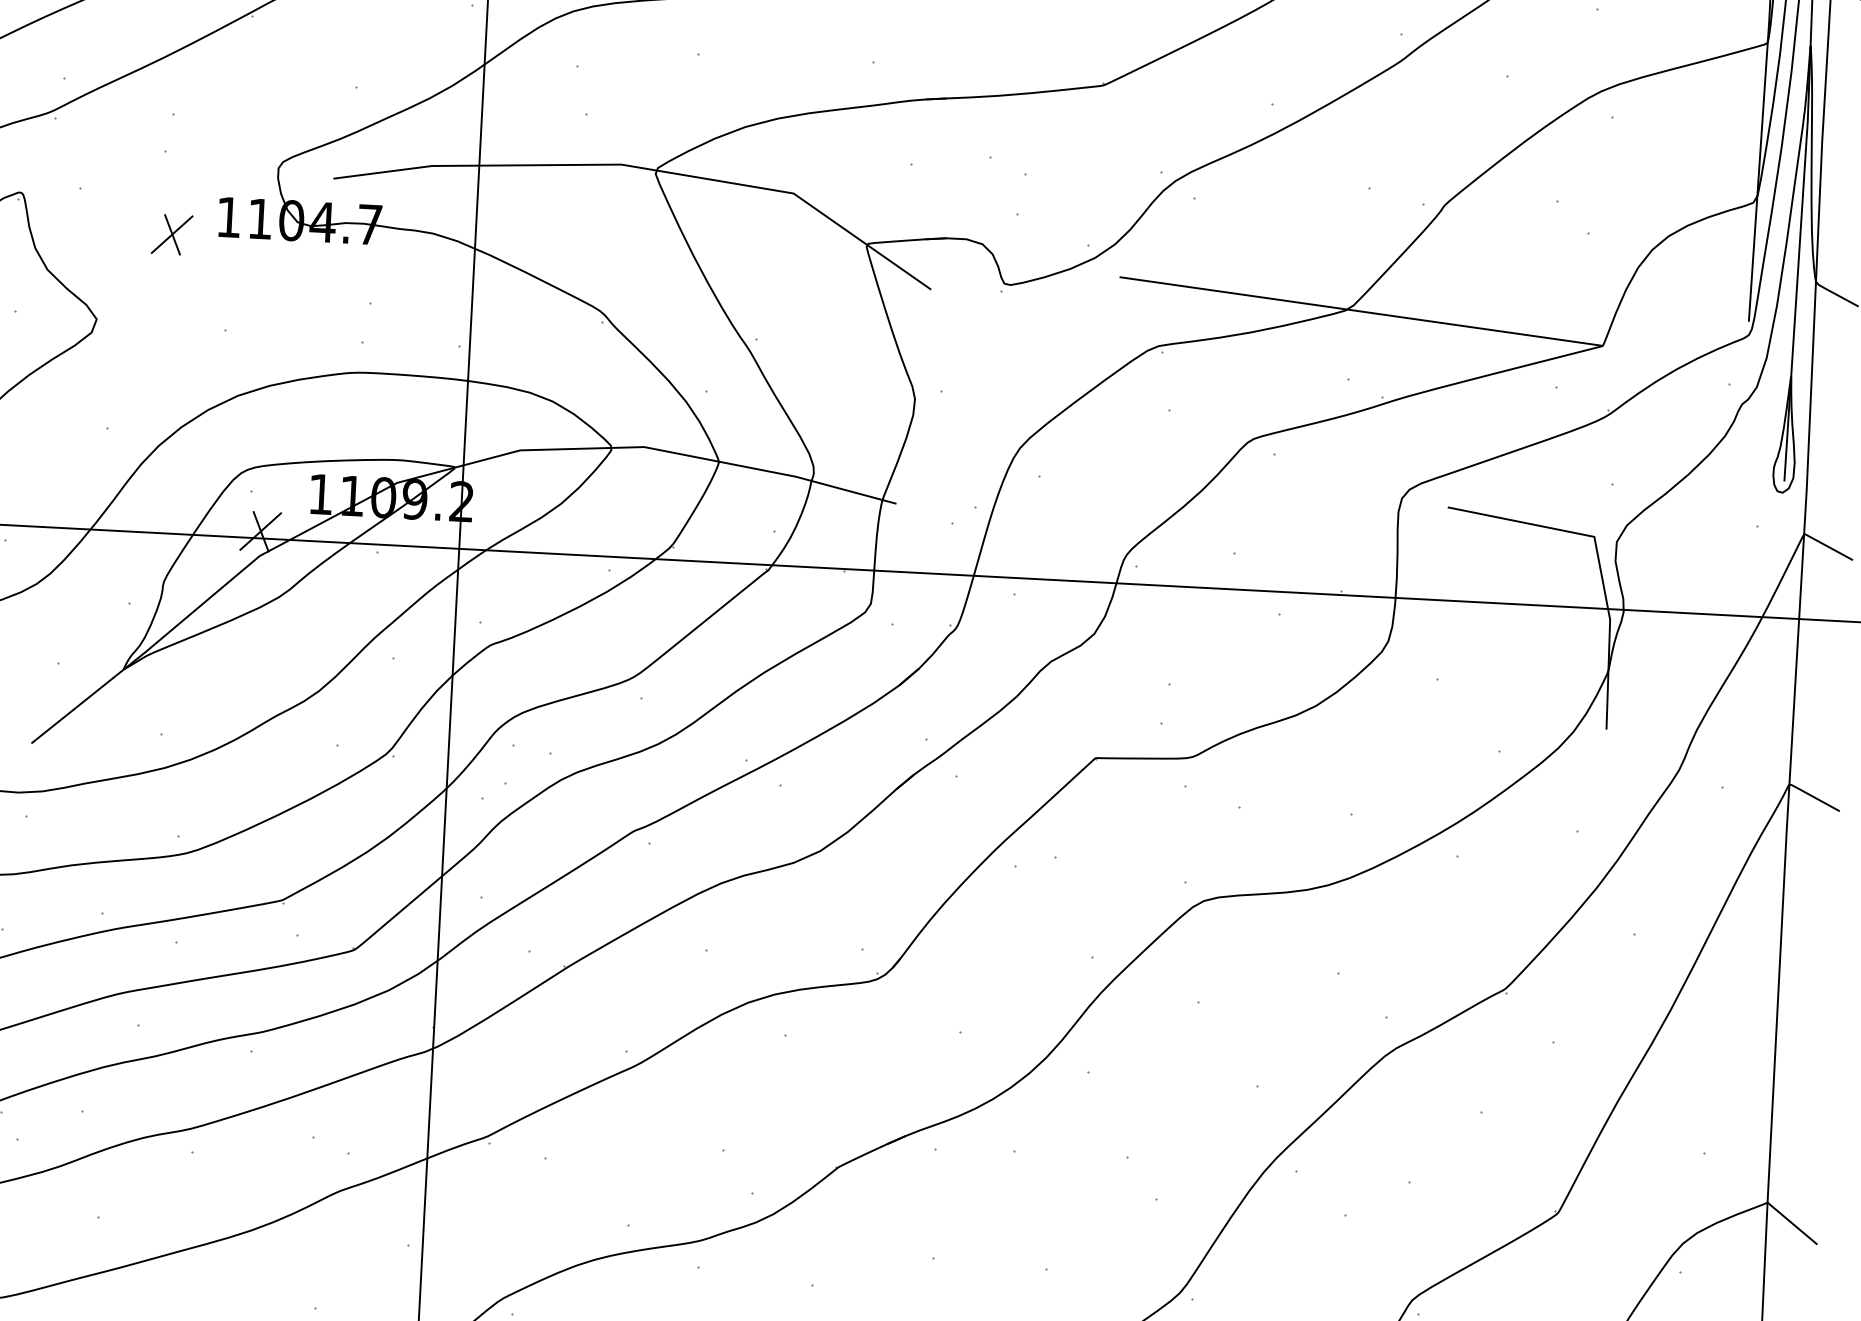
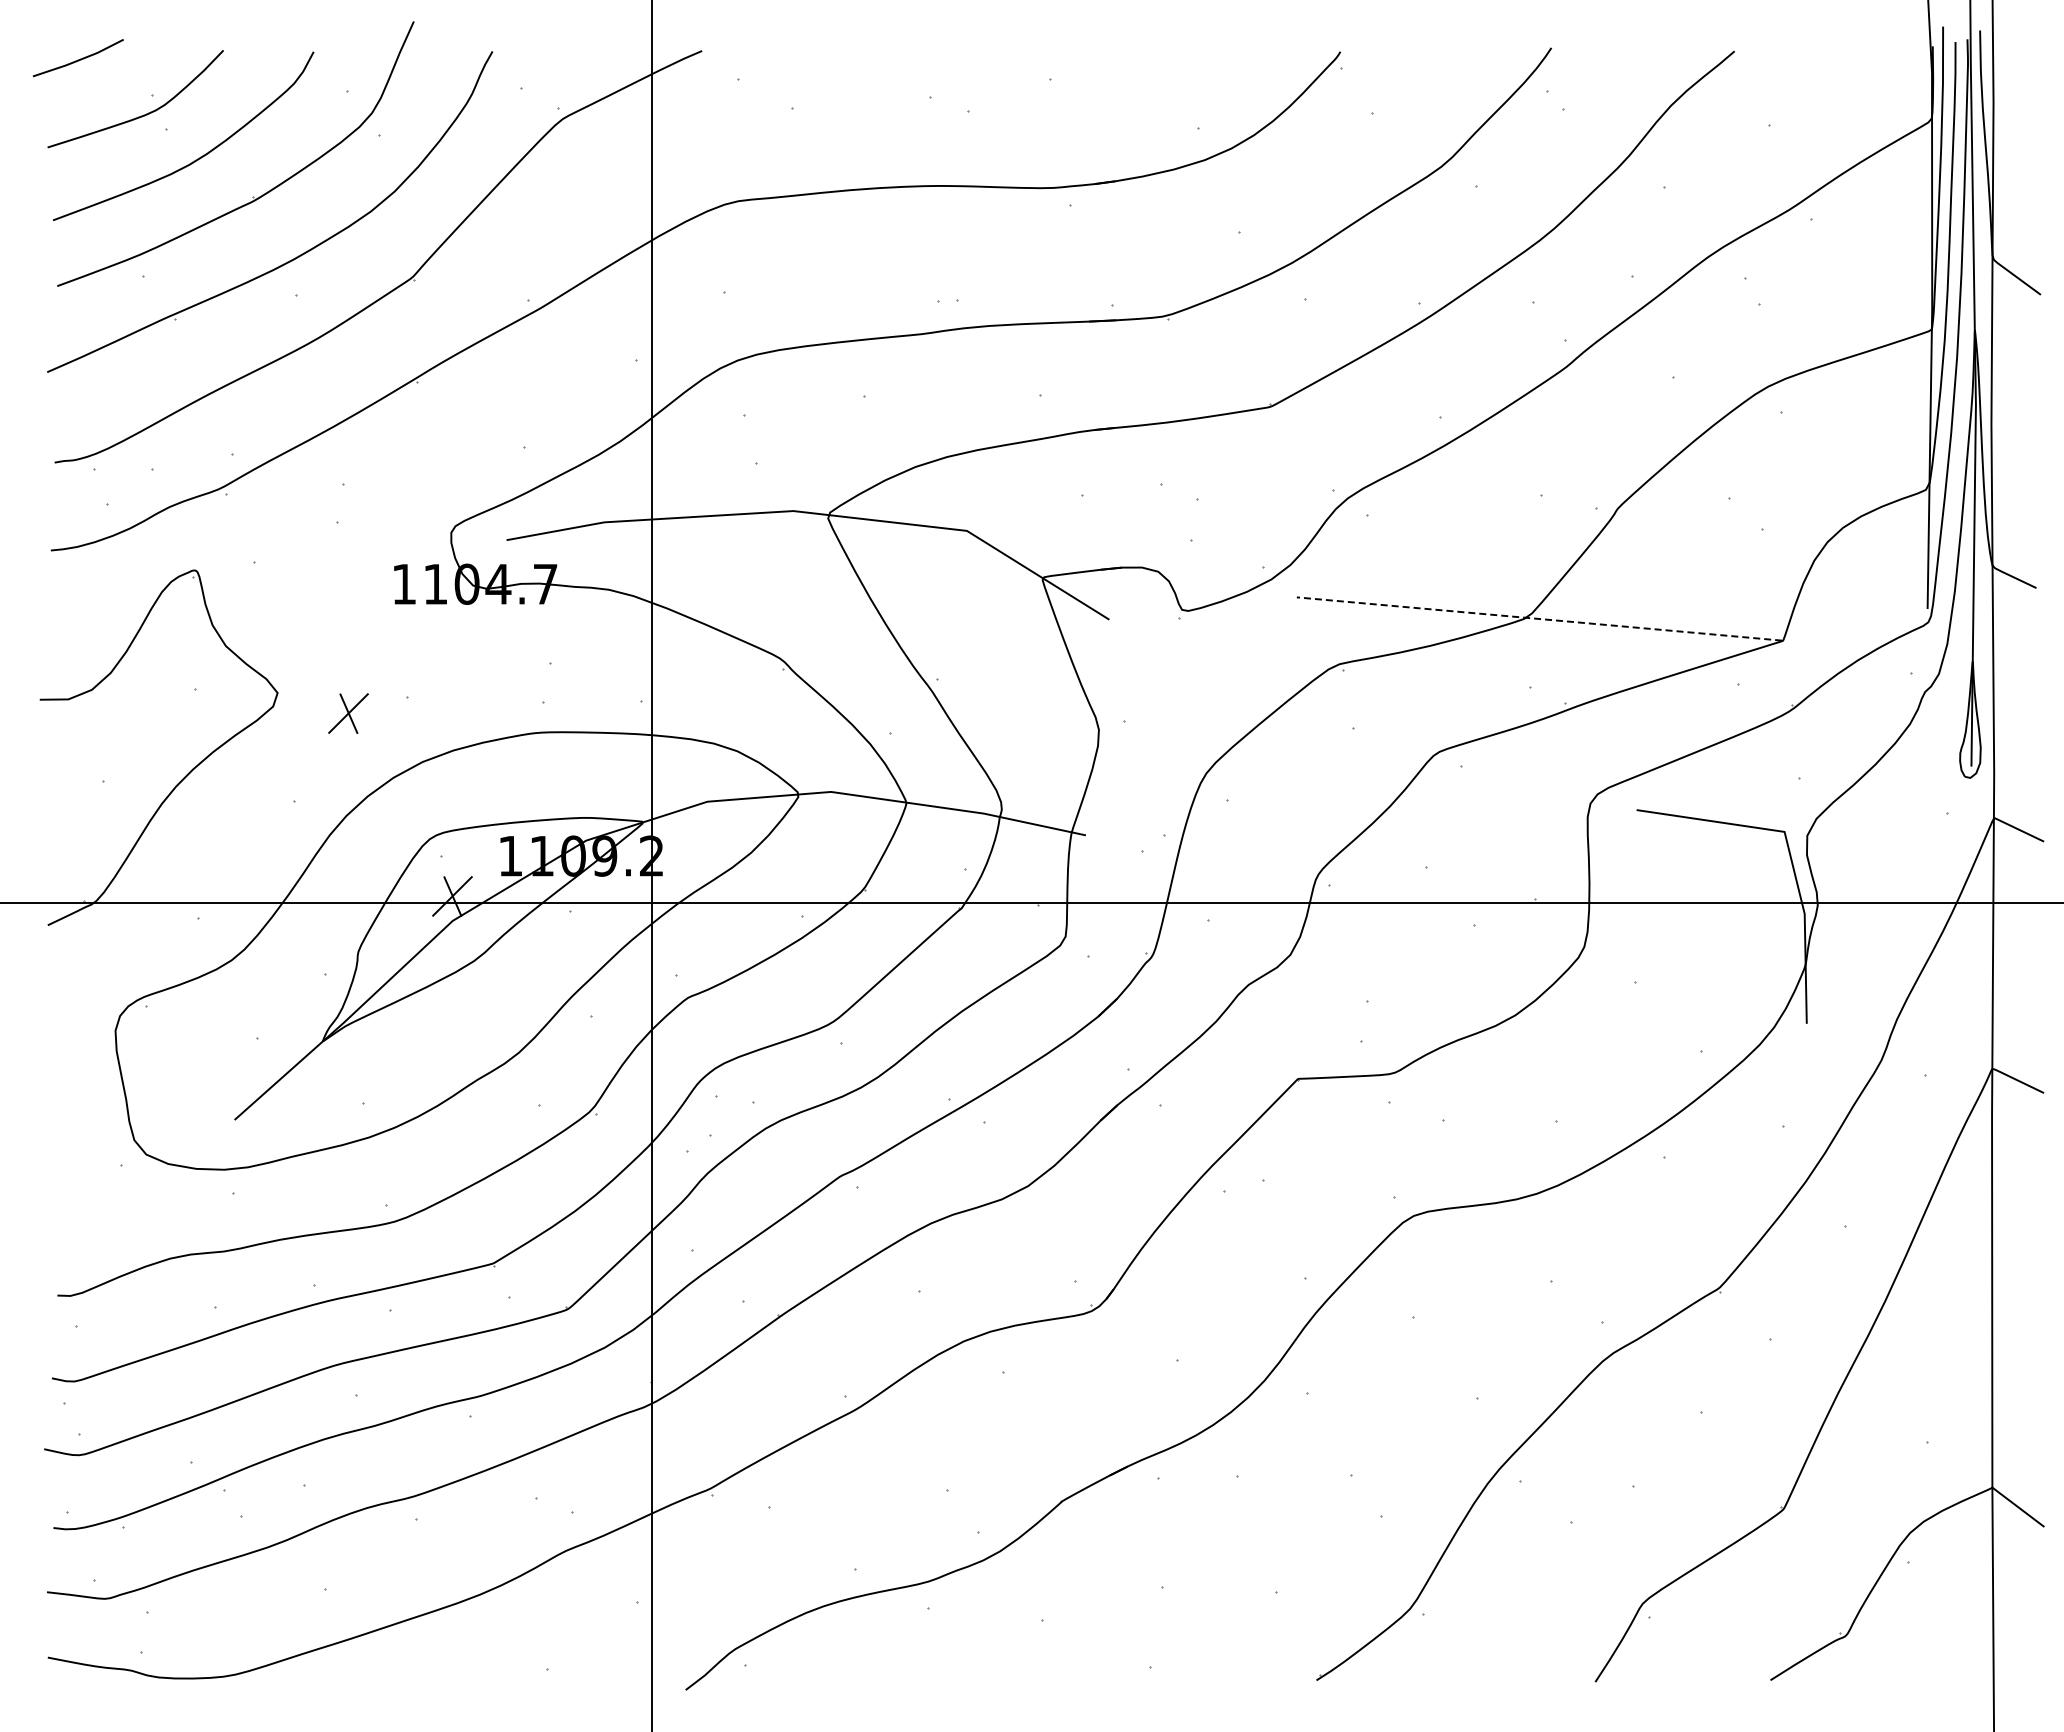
part: (172, 234) -> (348, 713), moved
line: (1360, 311) -> (1539, 619), solid -> dashed

